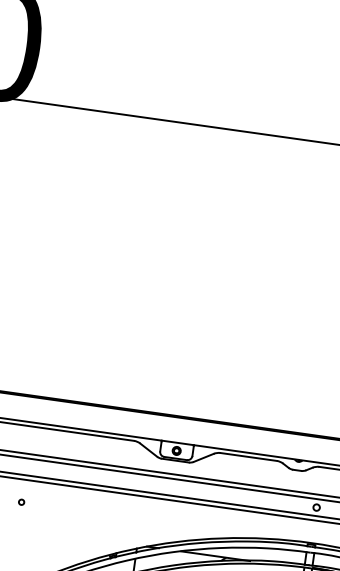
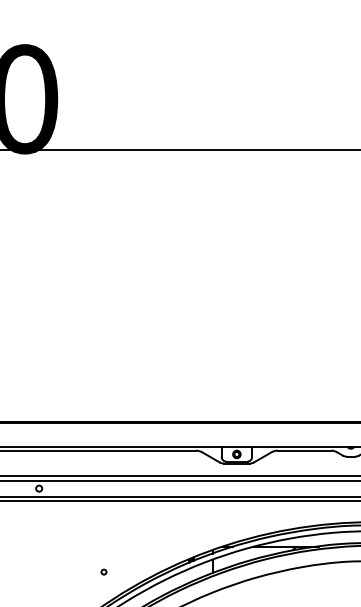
circle: (21, 501) -> (103, 571), moved

